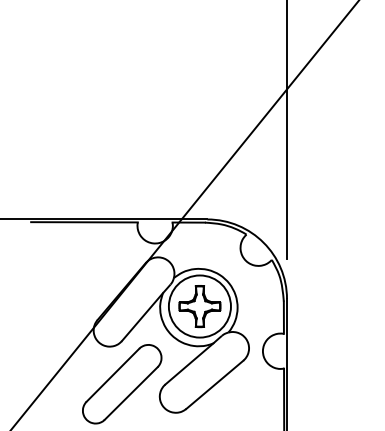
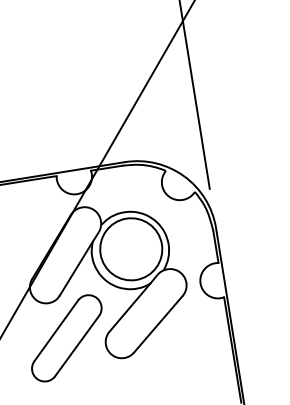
part: (199, 306) -> (130, 249), removed

